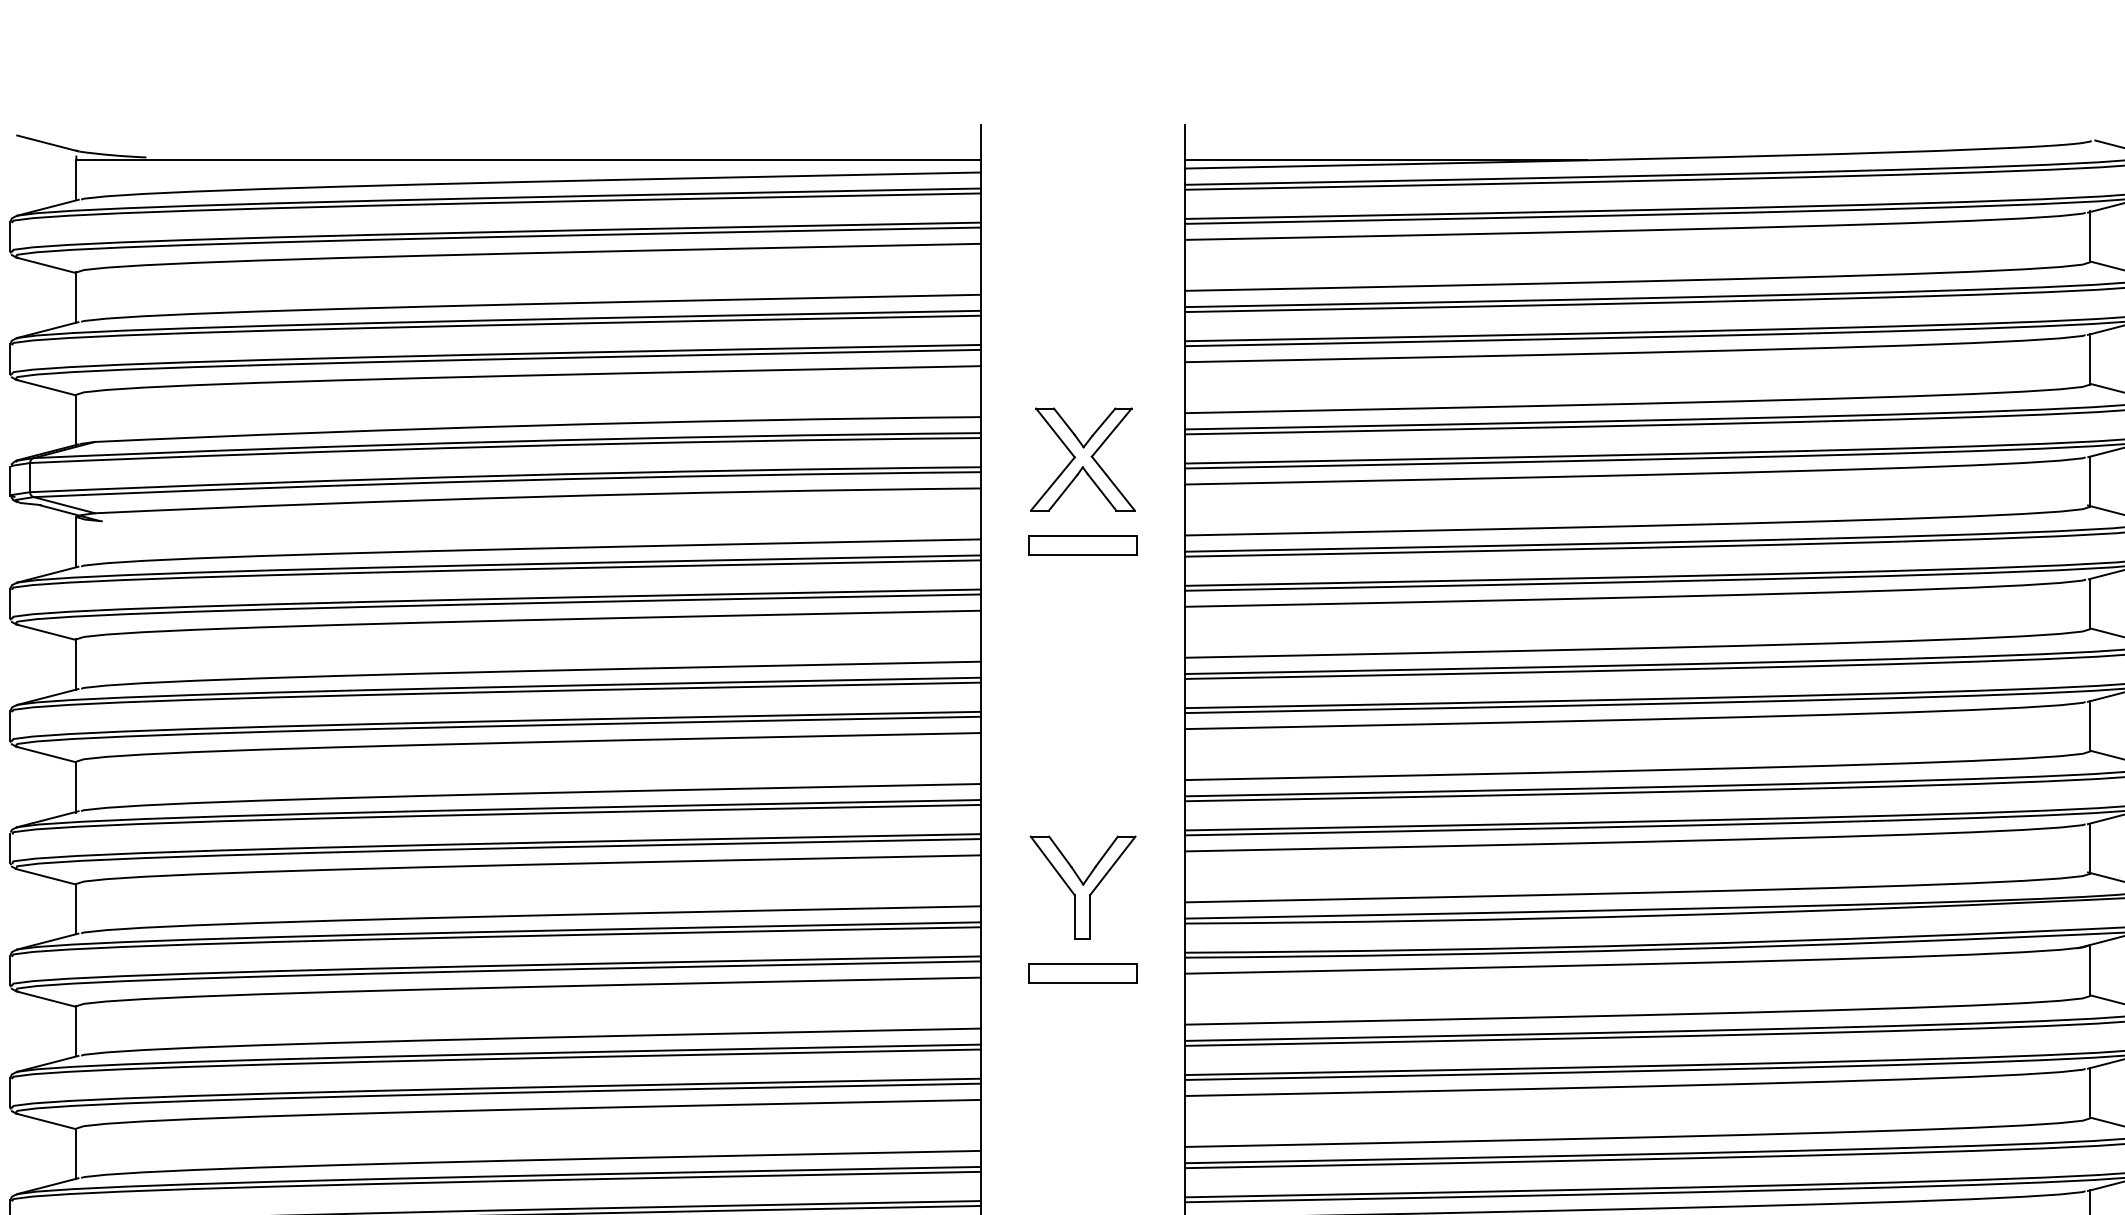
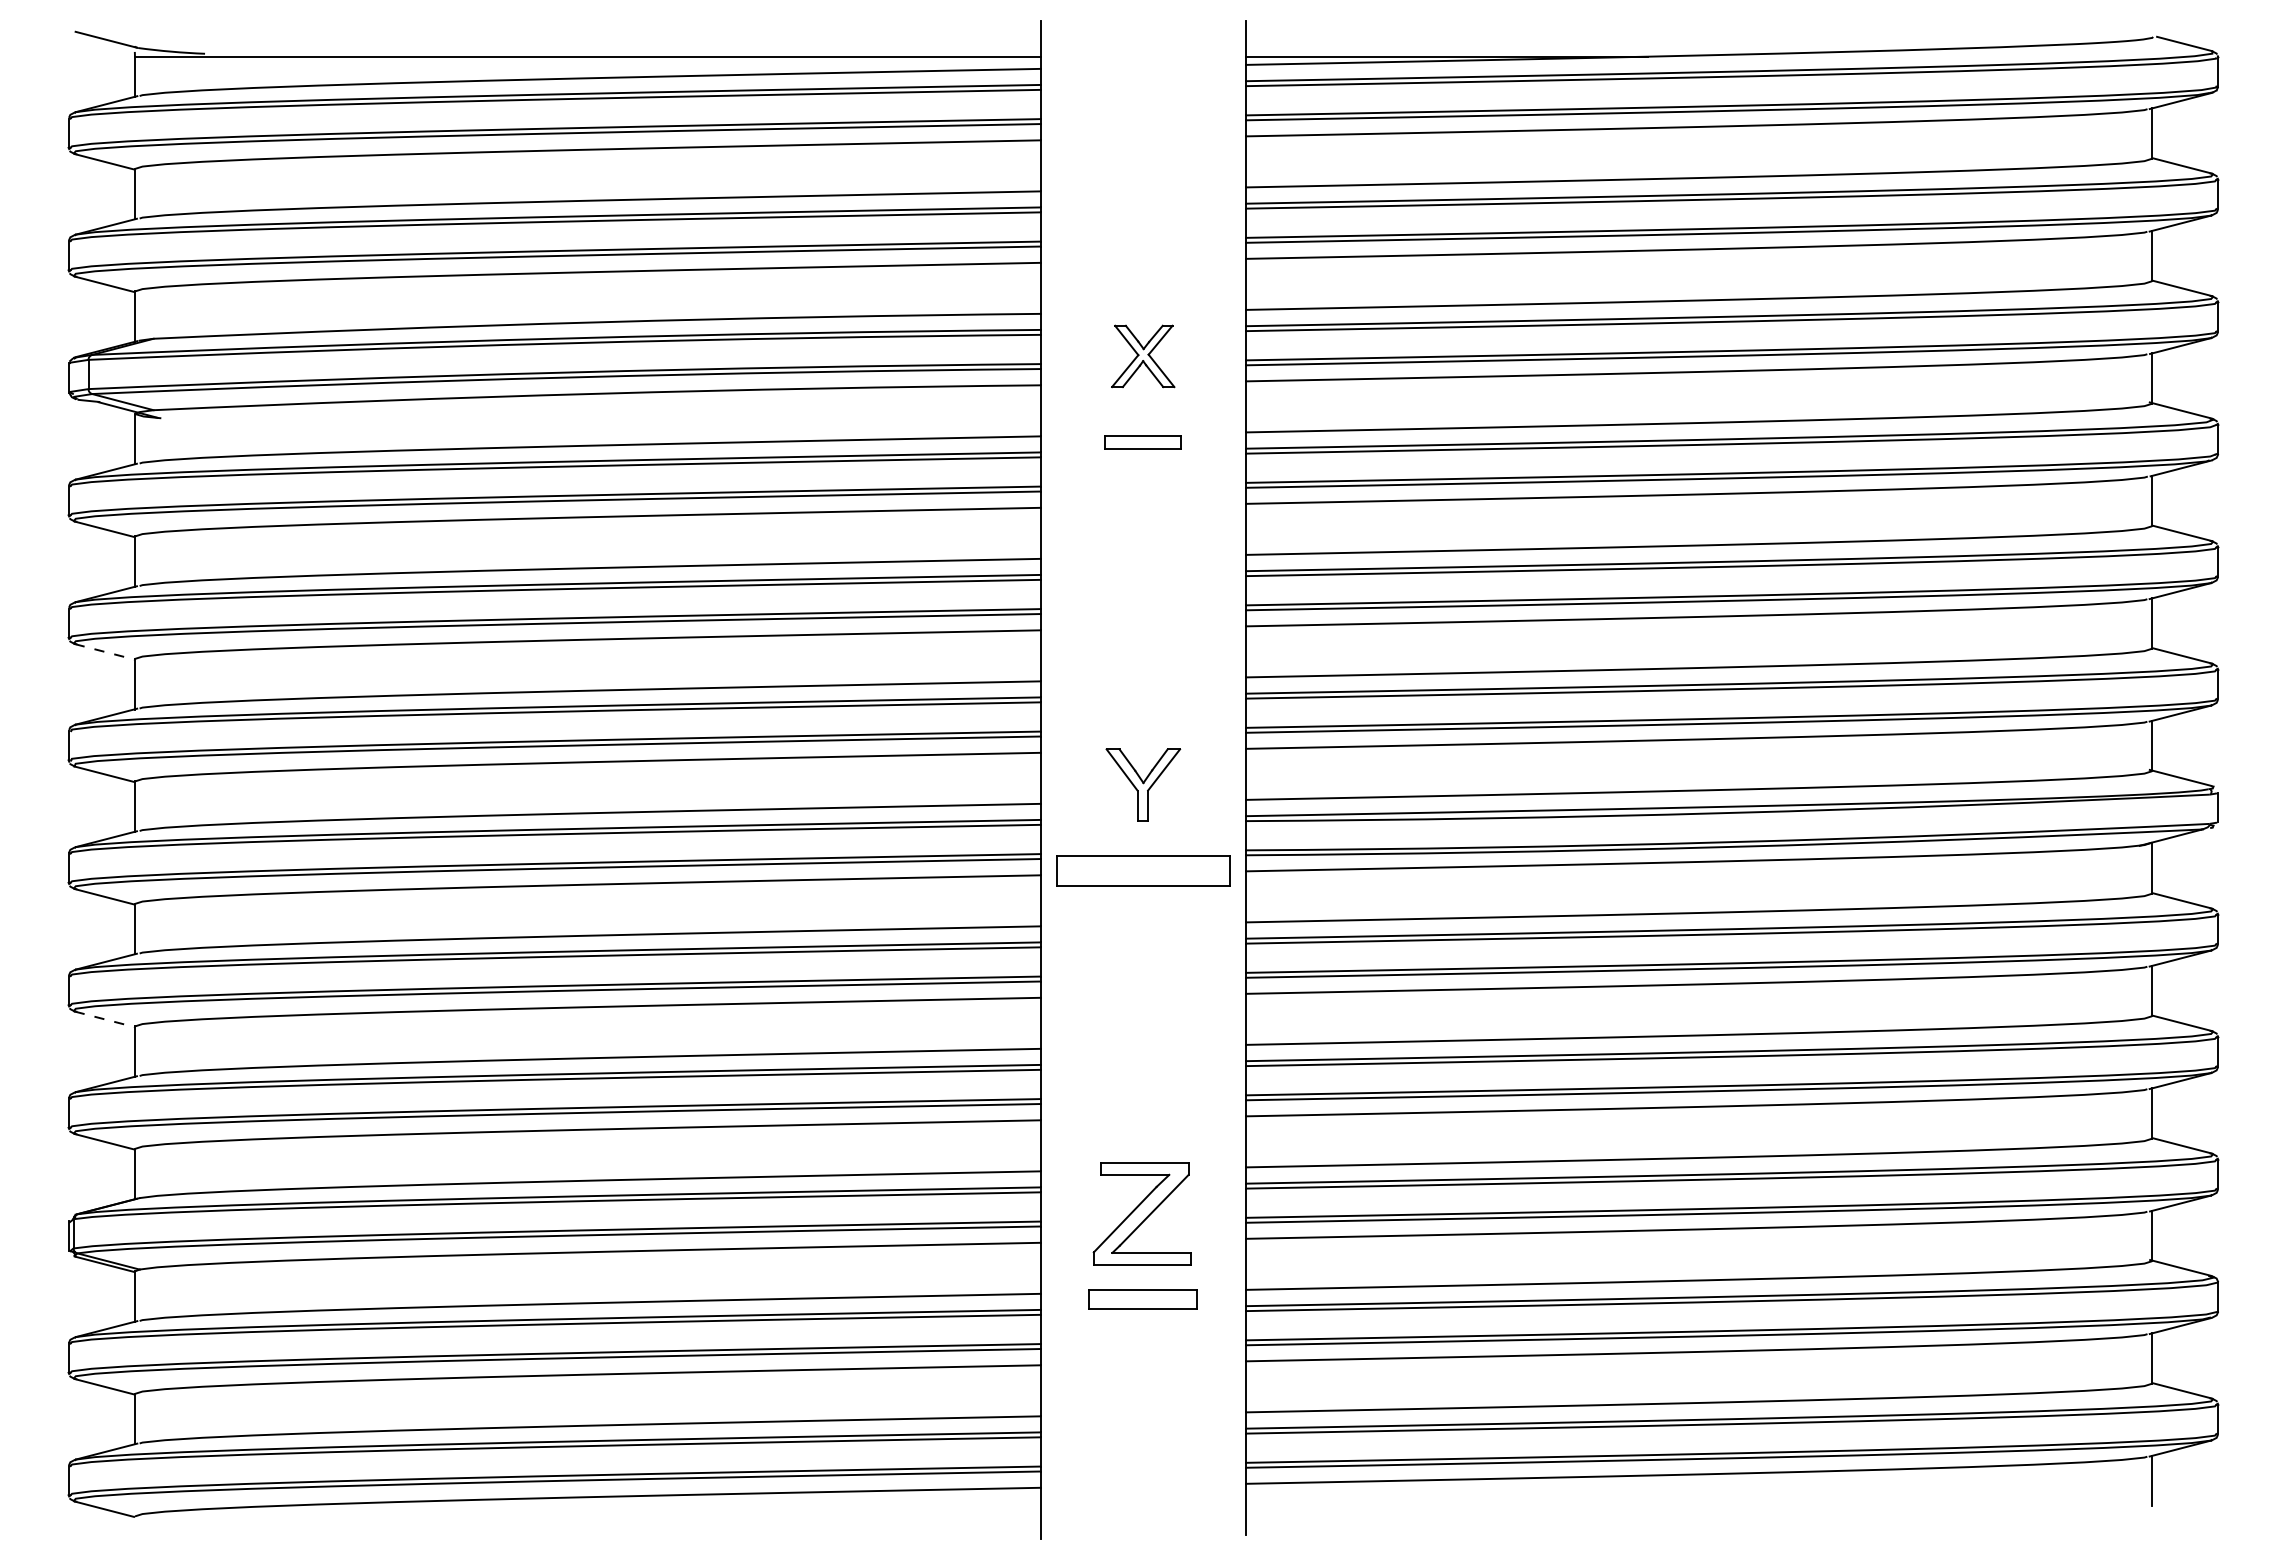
part: (1083, 459) -> (1143, 356), size x0.6
part: (1082, 545) -> (1142, 442), size x0.7
line: (47, 755) -> (105, 652), solid -> dashed
part: (1083, 886) -> (1143, 784), size x0.7
part: (1082, 973) -> (1142, 871), size x1.6
line: (47, 1121) -> (105, 1019), solid -> dashed

